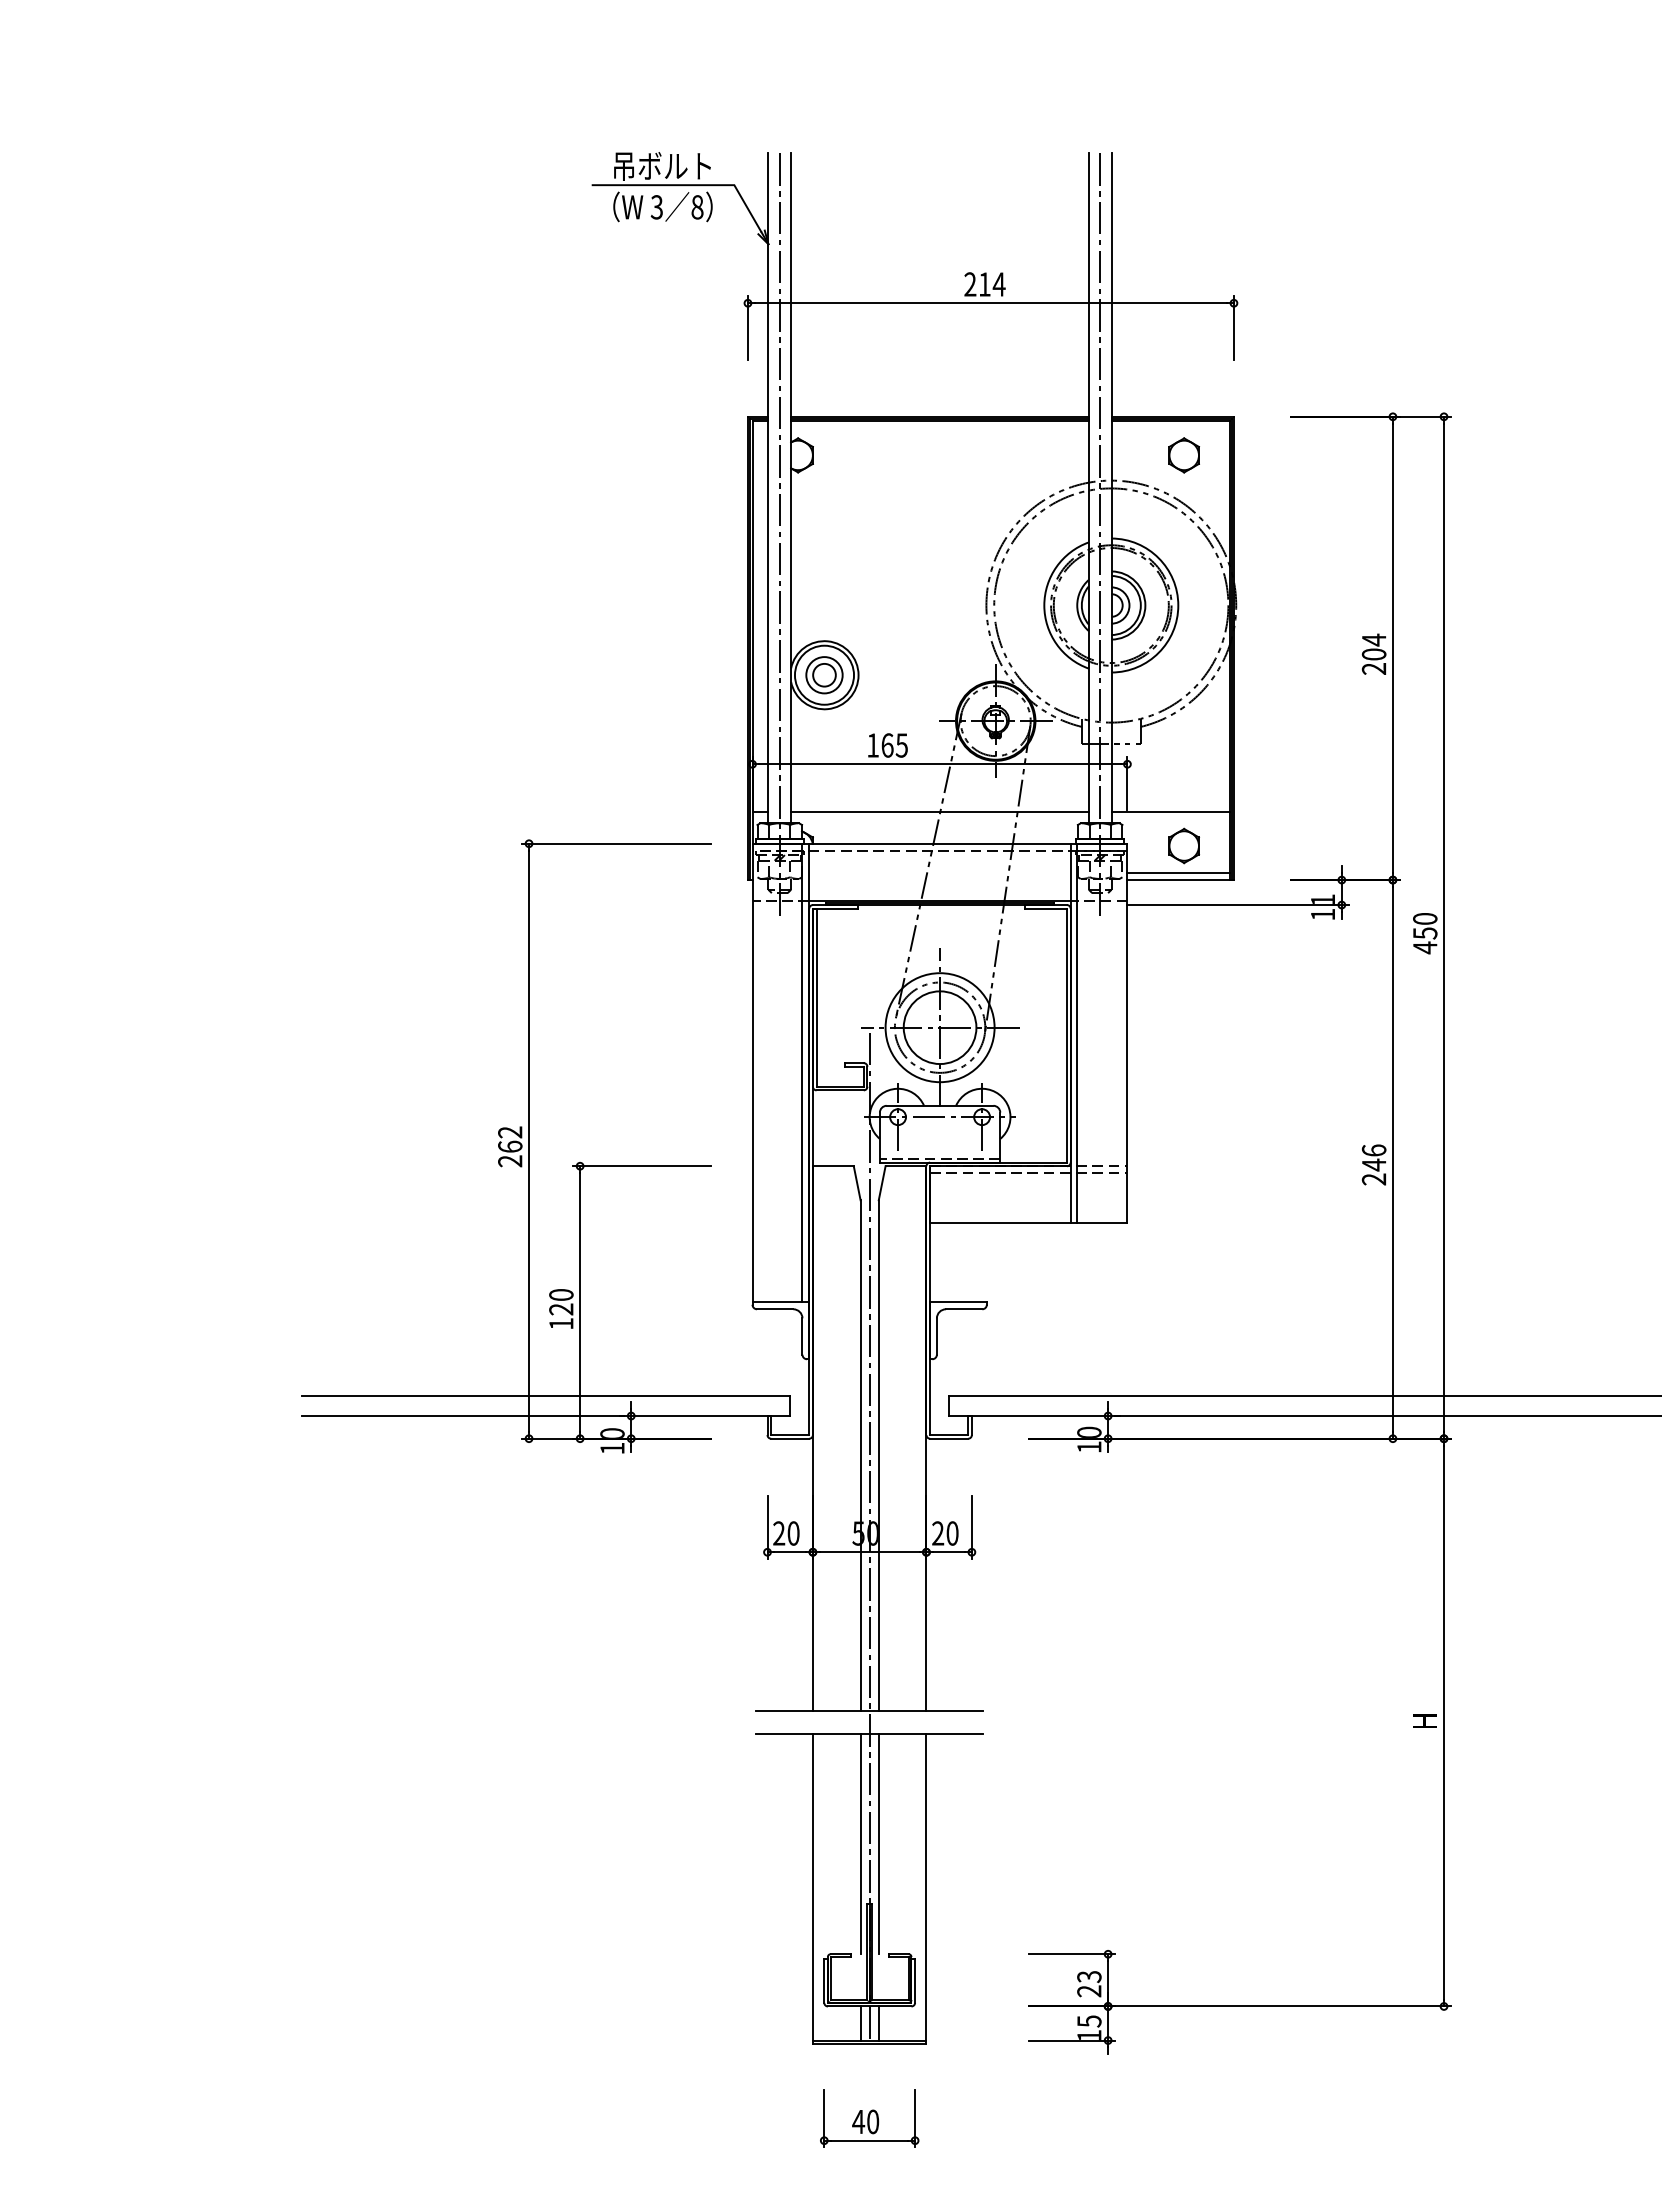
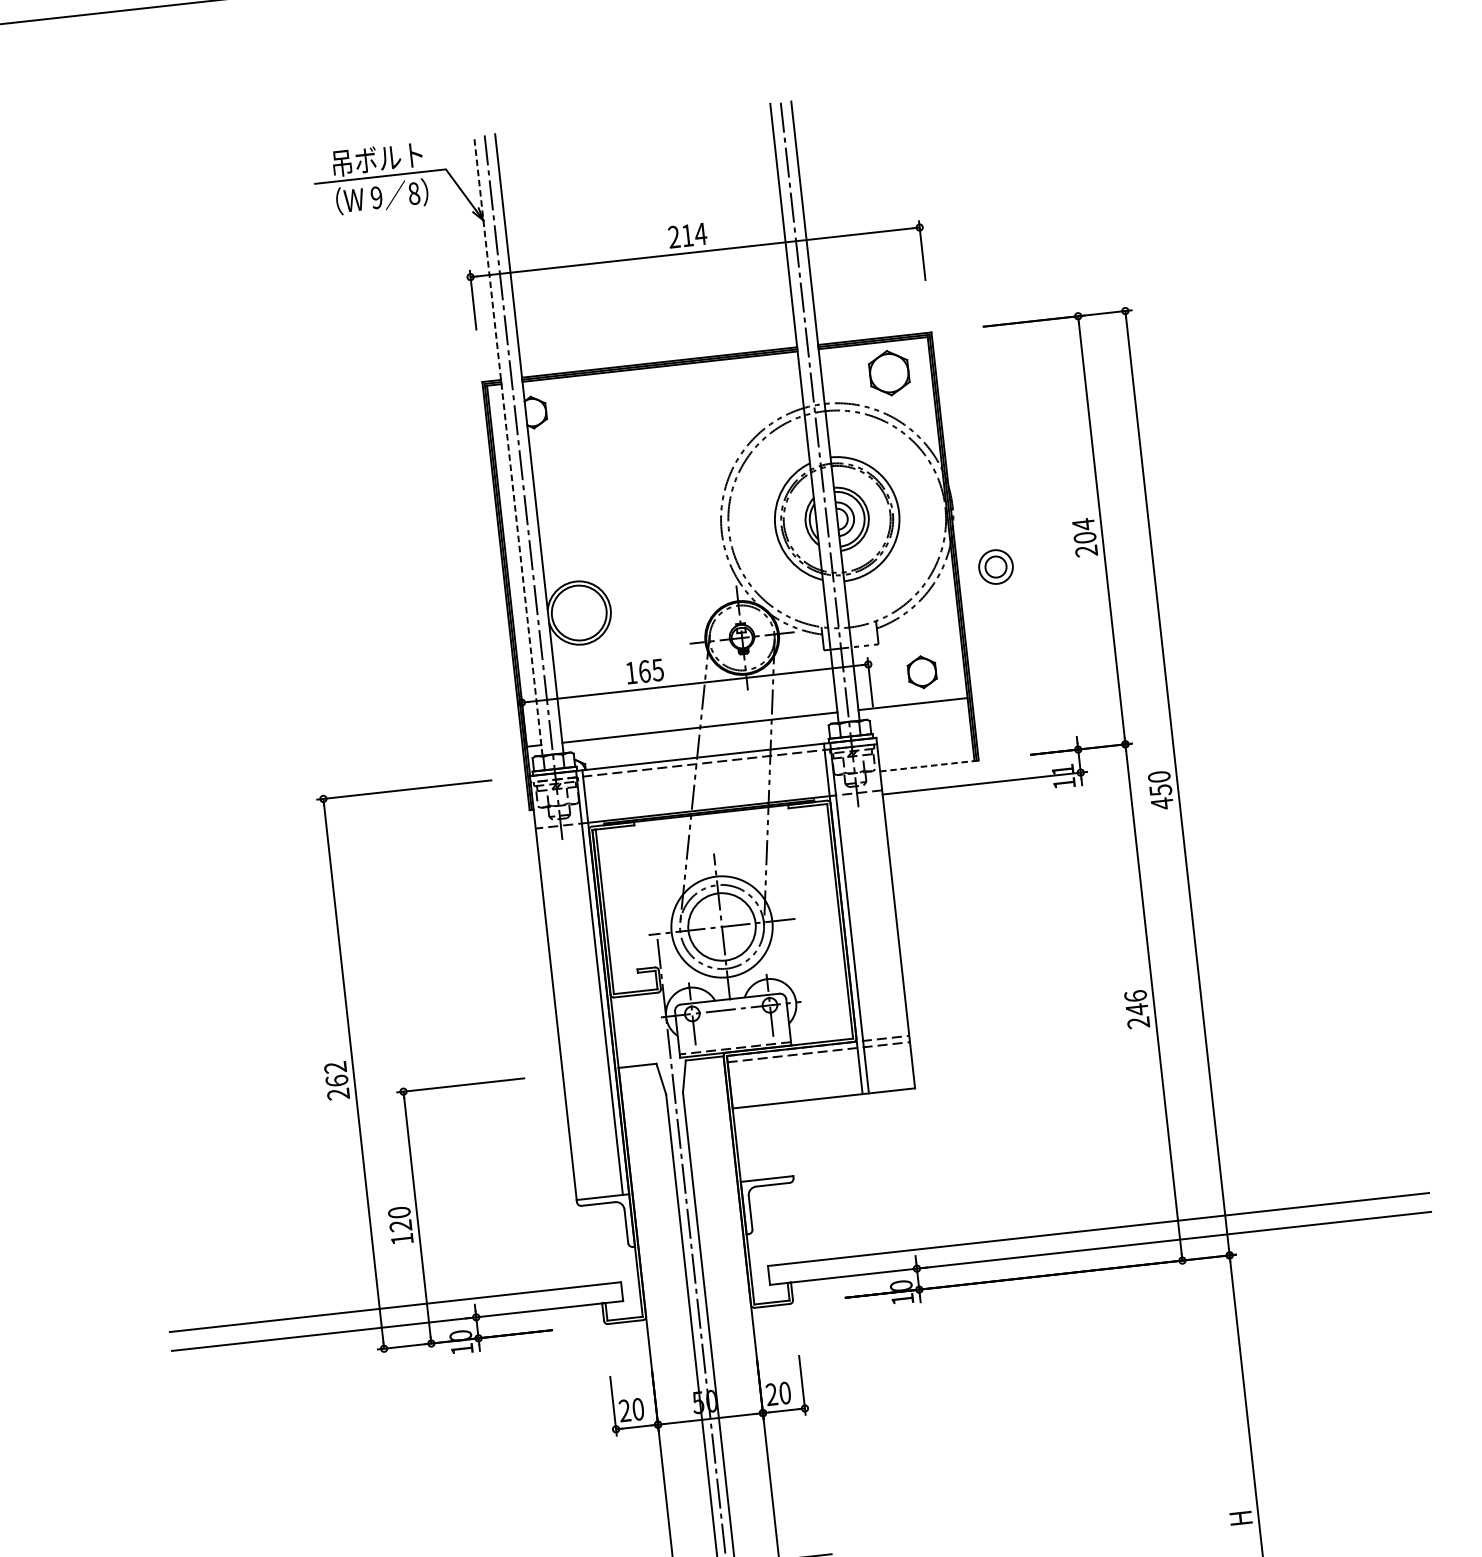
text: (656, 207) -> (376, 197), 3 -> 9
part: (1183, 455) -> (888, 373), size x1.4
line: (768, 488) -> (508, 446), solid -> dashed
part: (824, 675) -> (996, 567), moved
part: (1183, 845) -> (921, 671), moved
line: (1178, 872) -> (926, 759), removed
line: (1181, 880) -> (930, 766), solid -> dashed

